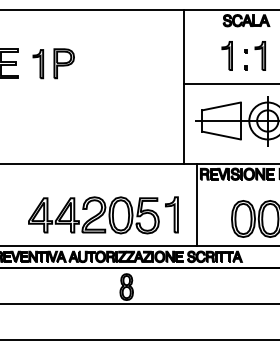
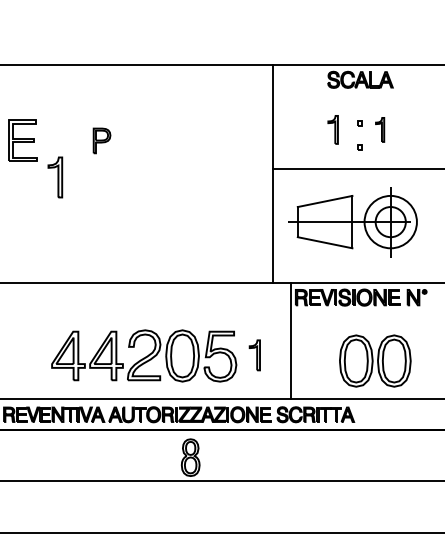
part: (226, 55) -> (332, 129), size x0.7
part: (259, 55) -> (379, 129), size x0.6
part: (63, 63) -> (101, 140), size x0.6
part: (38, 64) -> (55, 177), moved
part: (171, 215) -> (254, 355), size x0.6

